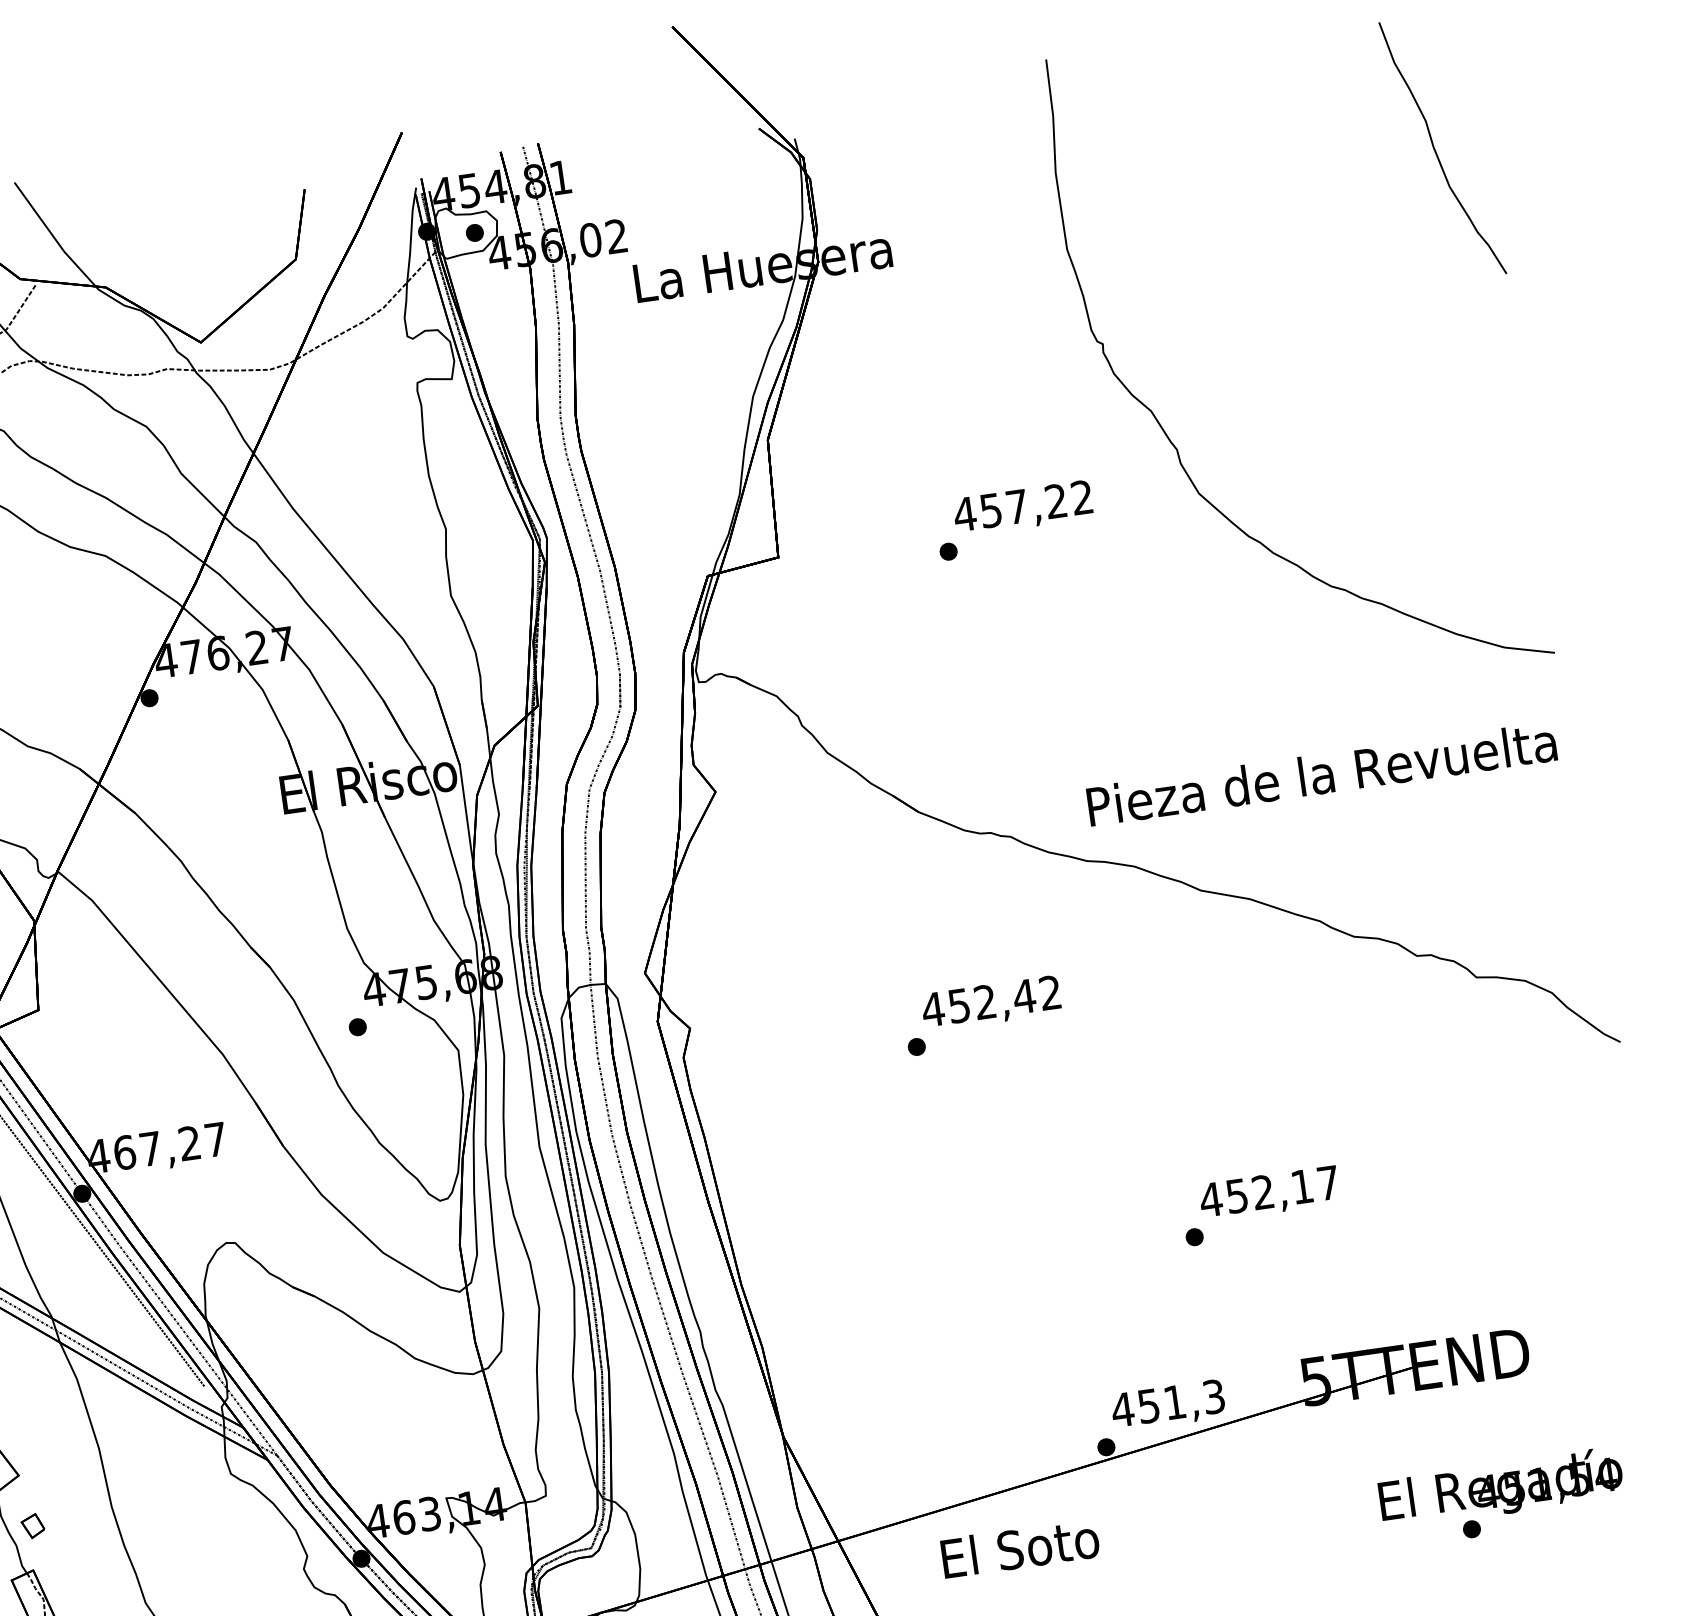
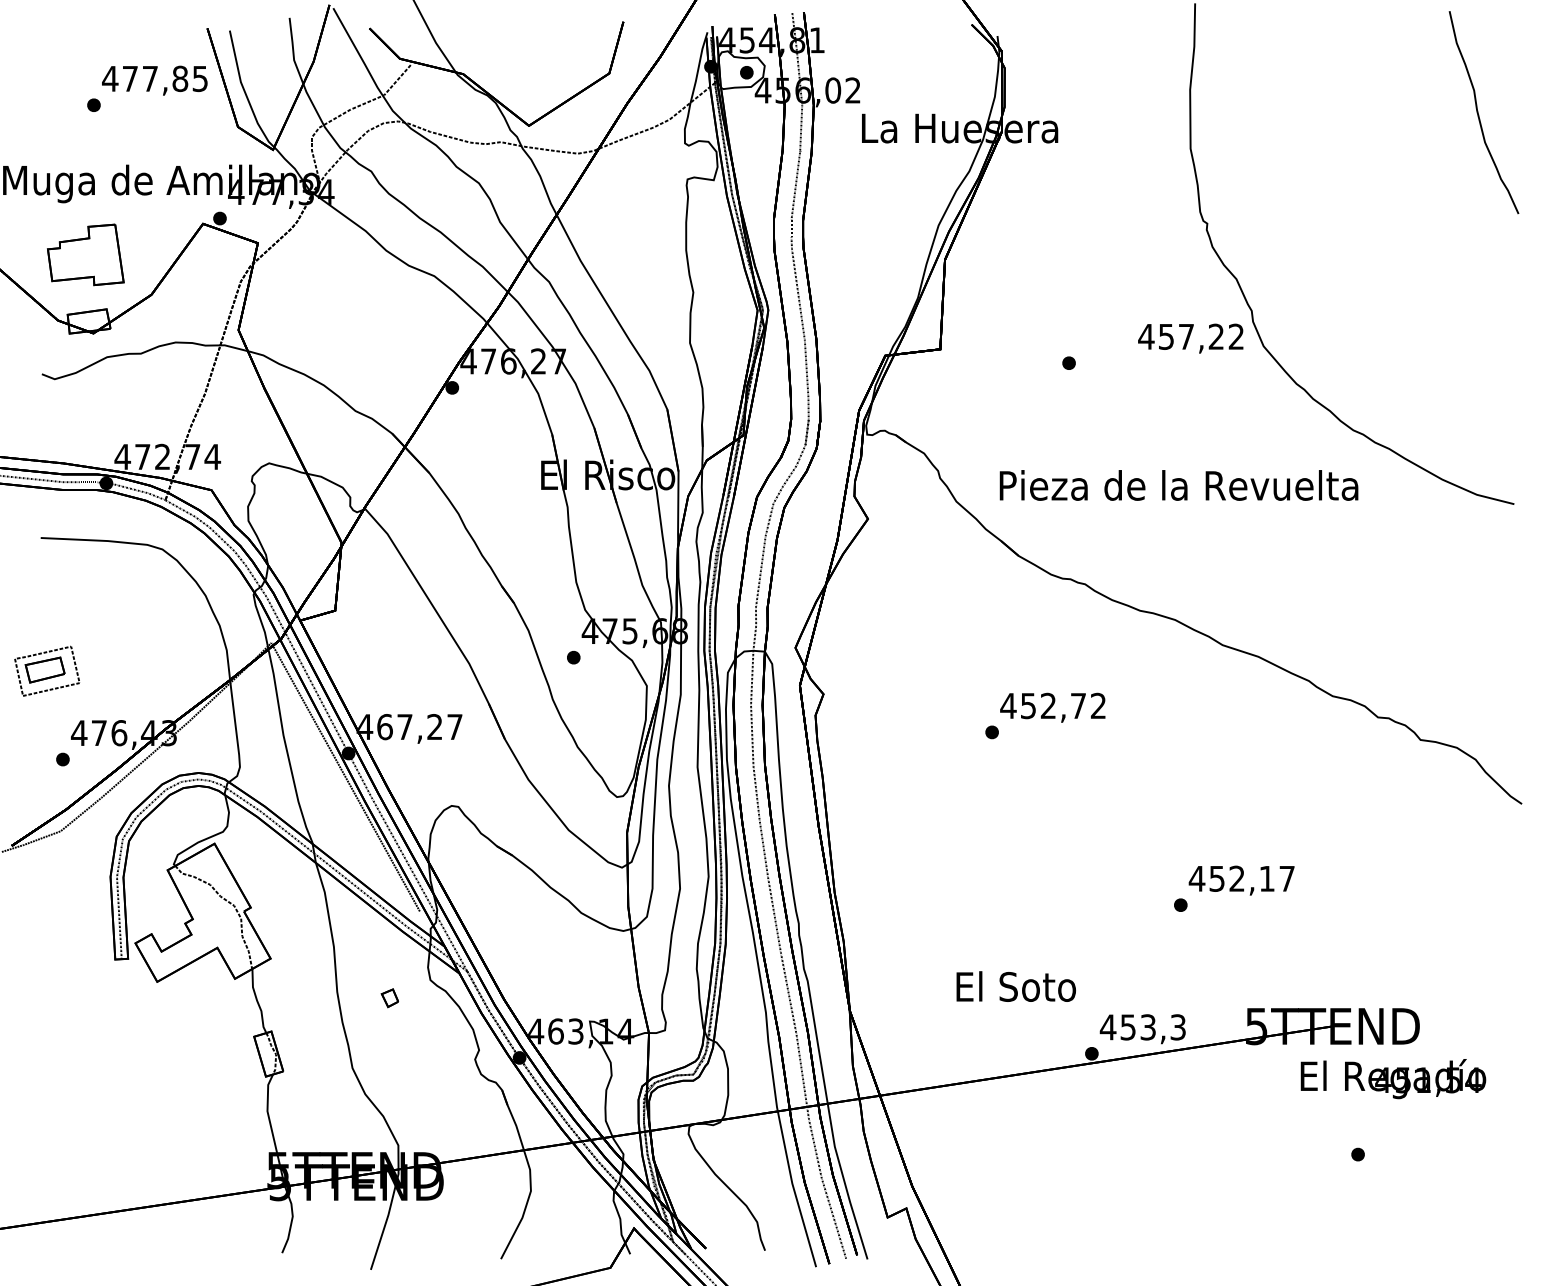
text: (1022, 508) -> (1190, 338), moved
text: (1321, 774) -> (1178, 485), moved
text: (1024, 995) -> (1078, 705), 452,42 -> 452,72
text: (1174, 1402) -> (1147, 1027), 451,3 -> 453,3
text: (1501, 1489) -> (1393, 1079), moved
part: (32, 1526) -> (389, 998), moved
text: (1019, 1548) -> (1015, 986), moved

